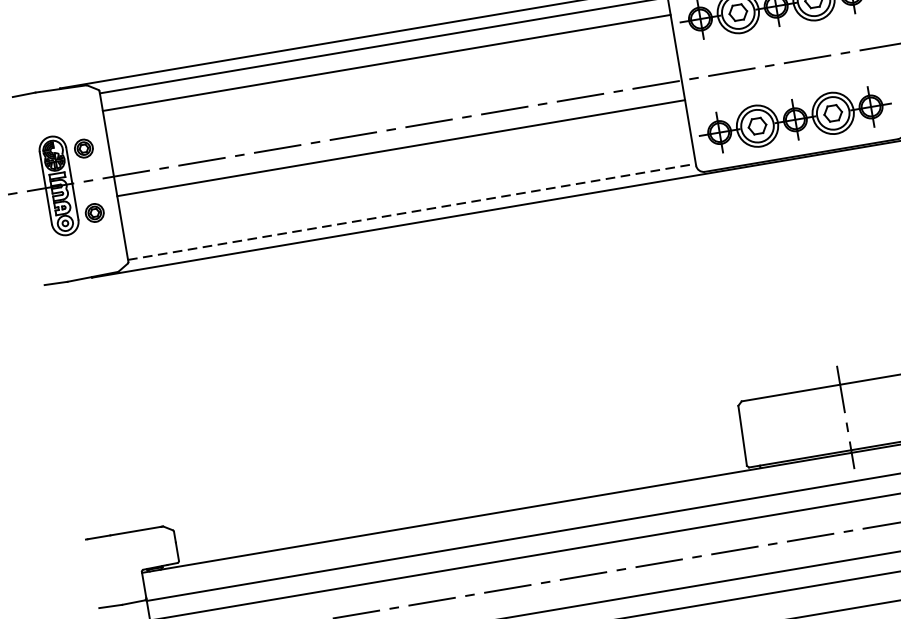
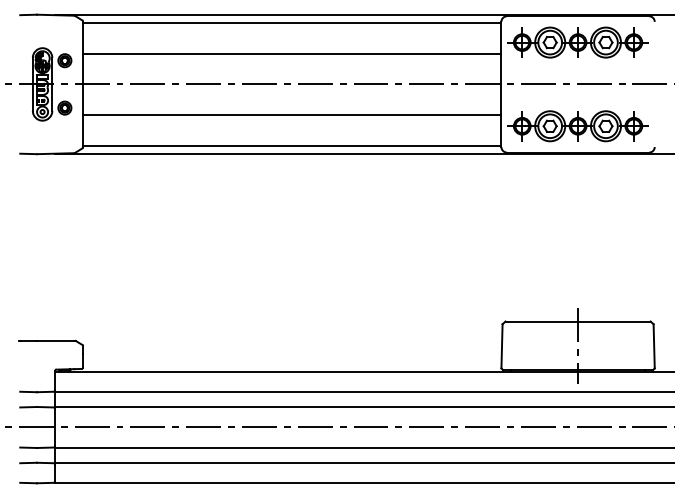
line: (387, 63) -> (292, 54), moved
line: (401, 147) -> (292, 114), moved
line: (412, 211) -> (292, 145), dashed -> solid

